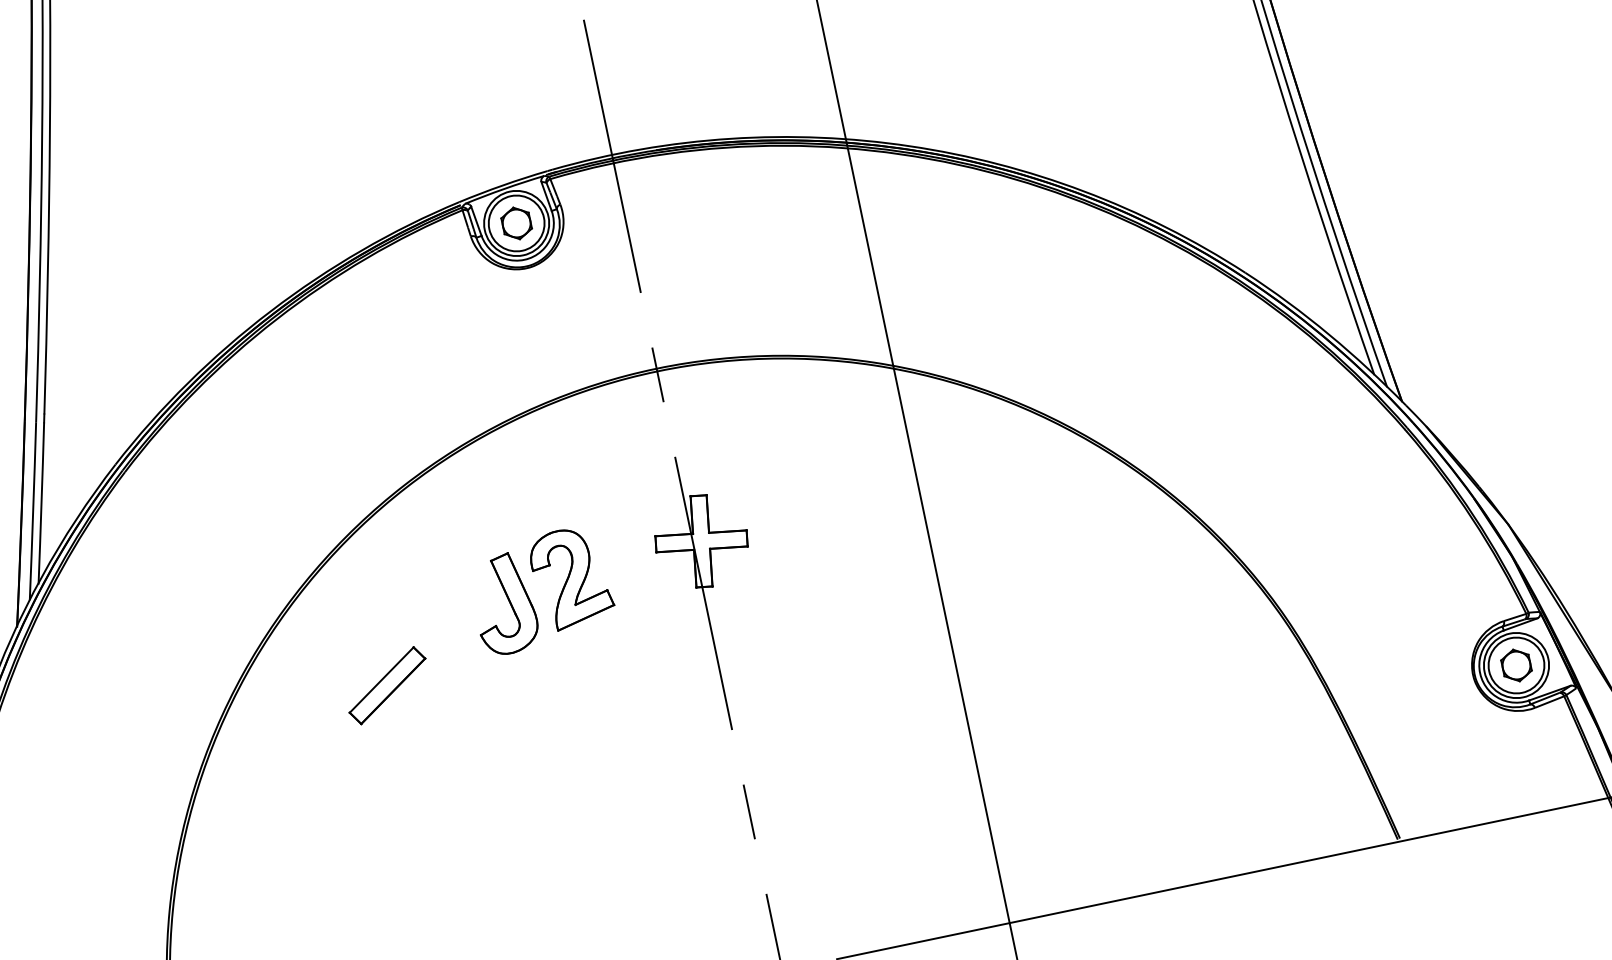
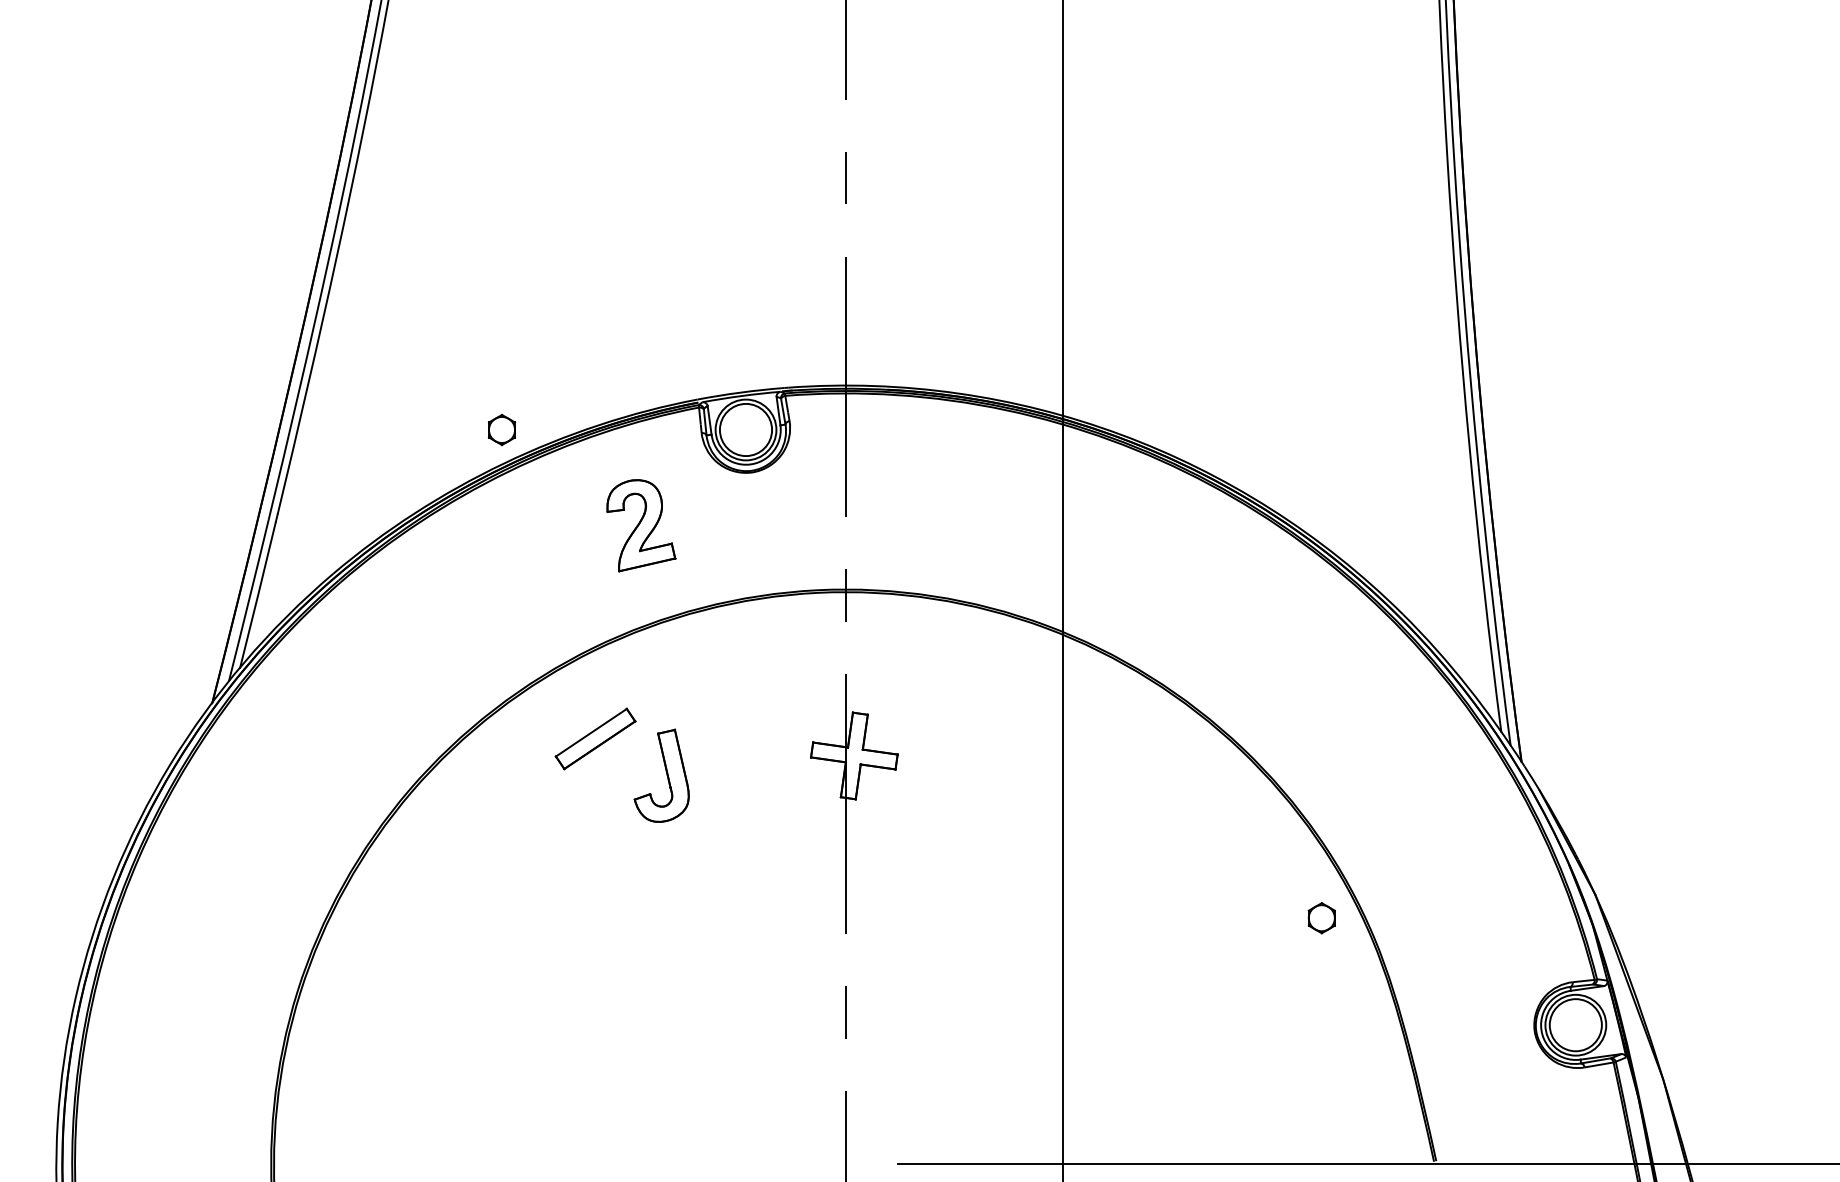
part: (517, 222) -> (502, 429), moved
part: (571, 577) -> (641, 525), moved
part: (1516, 665) -> (1321, 918), moved
part: (387, 685) -> (595, 738), moved

